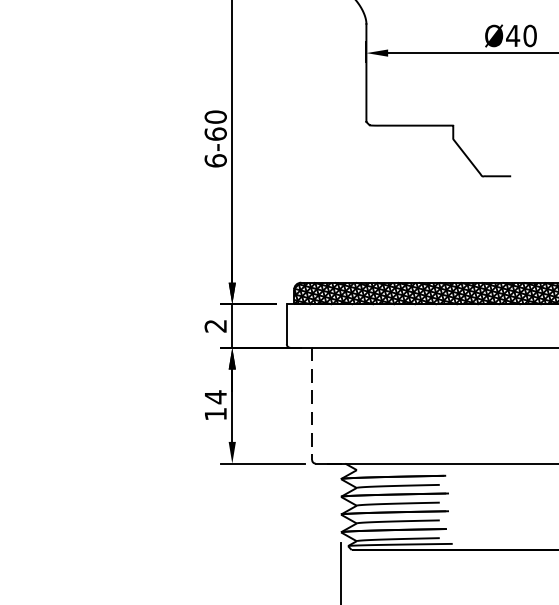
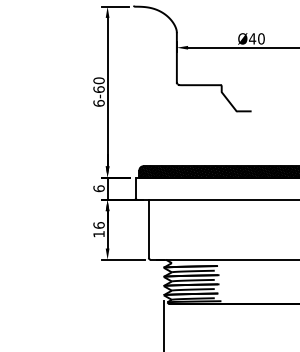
text: (214, 325) -> (98, 188), 2 -> 6
text: (214, 397) -> (98, 225), 14 -> 16
line: (311, 403) -> (148, 228), dashed -> solid

